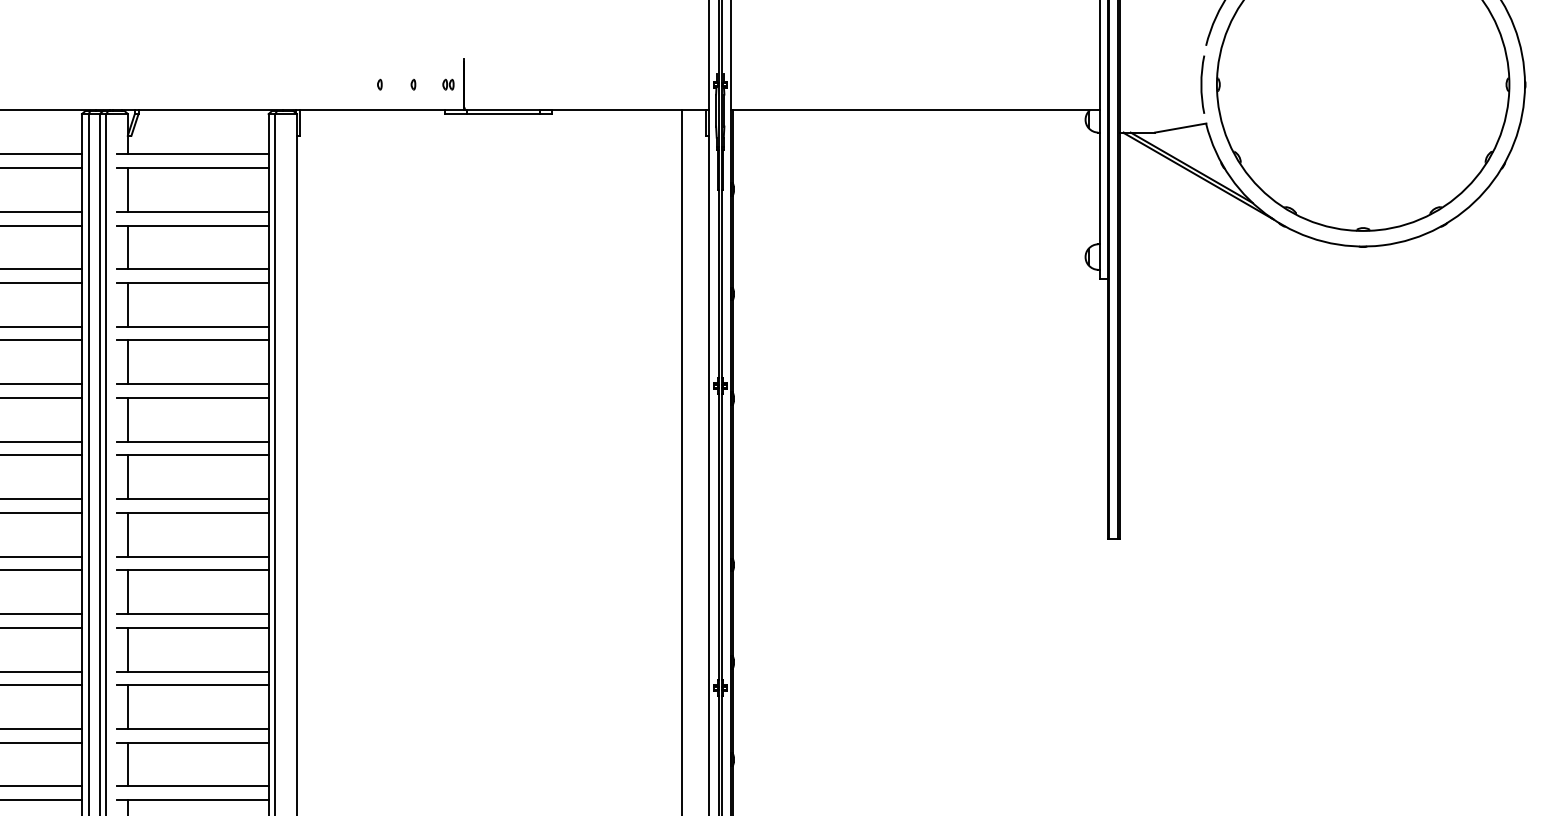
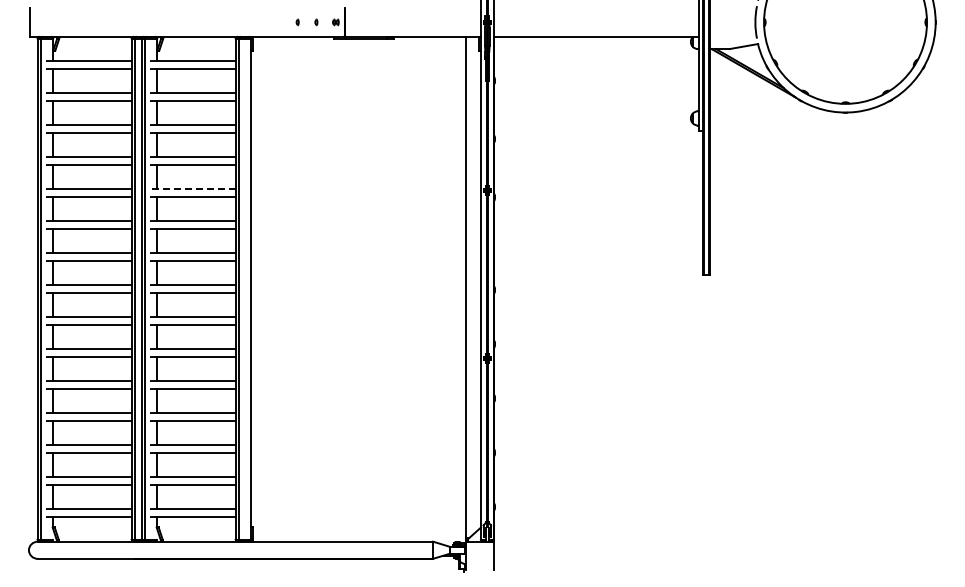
line: (192, 384) -> (193, 189), solid -> dashed

